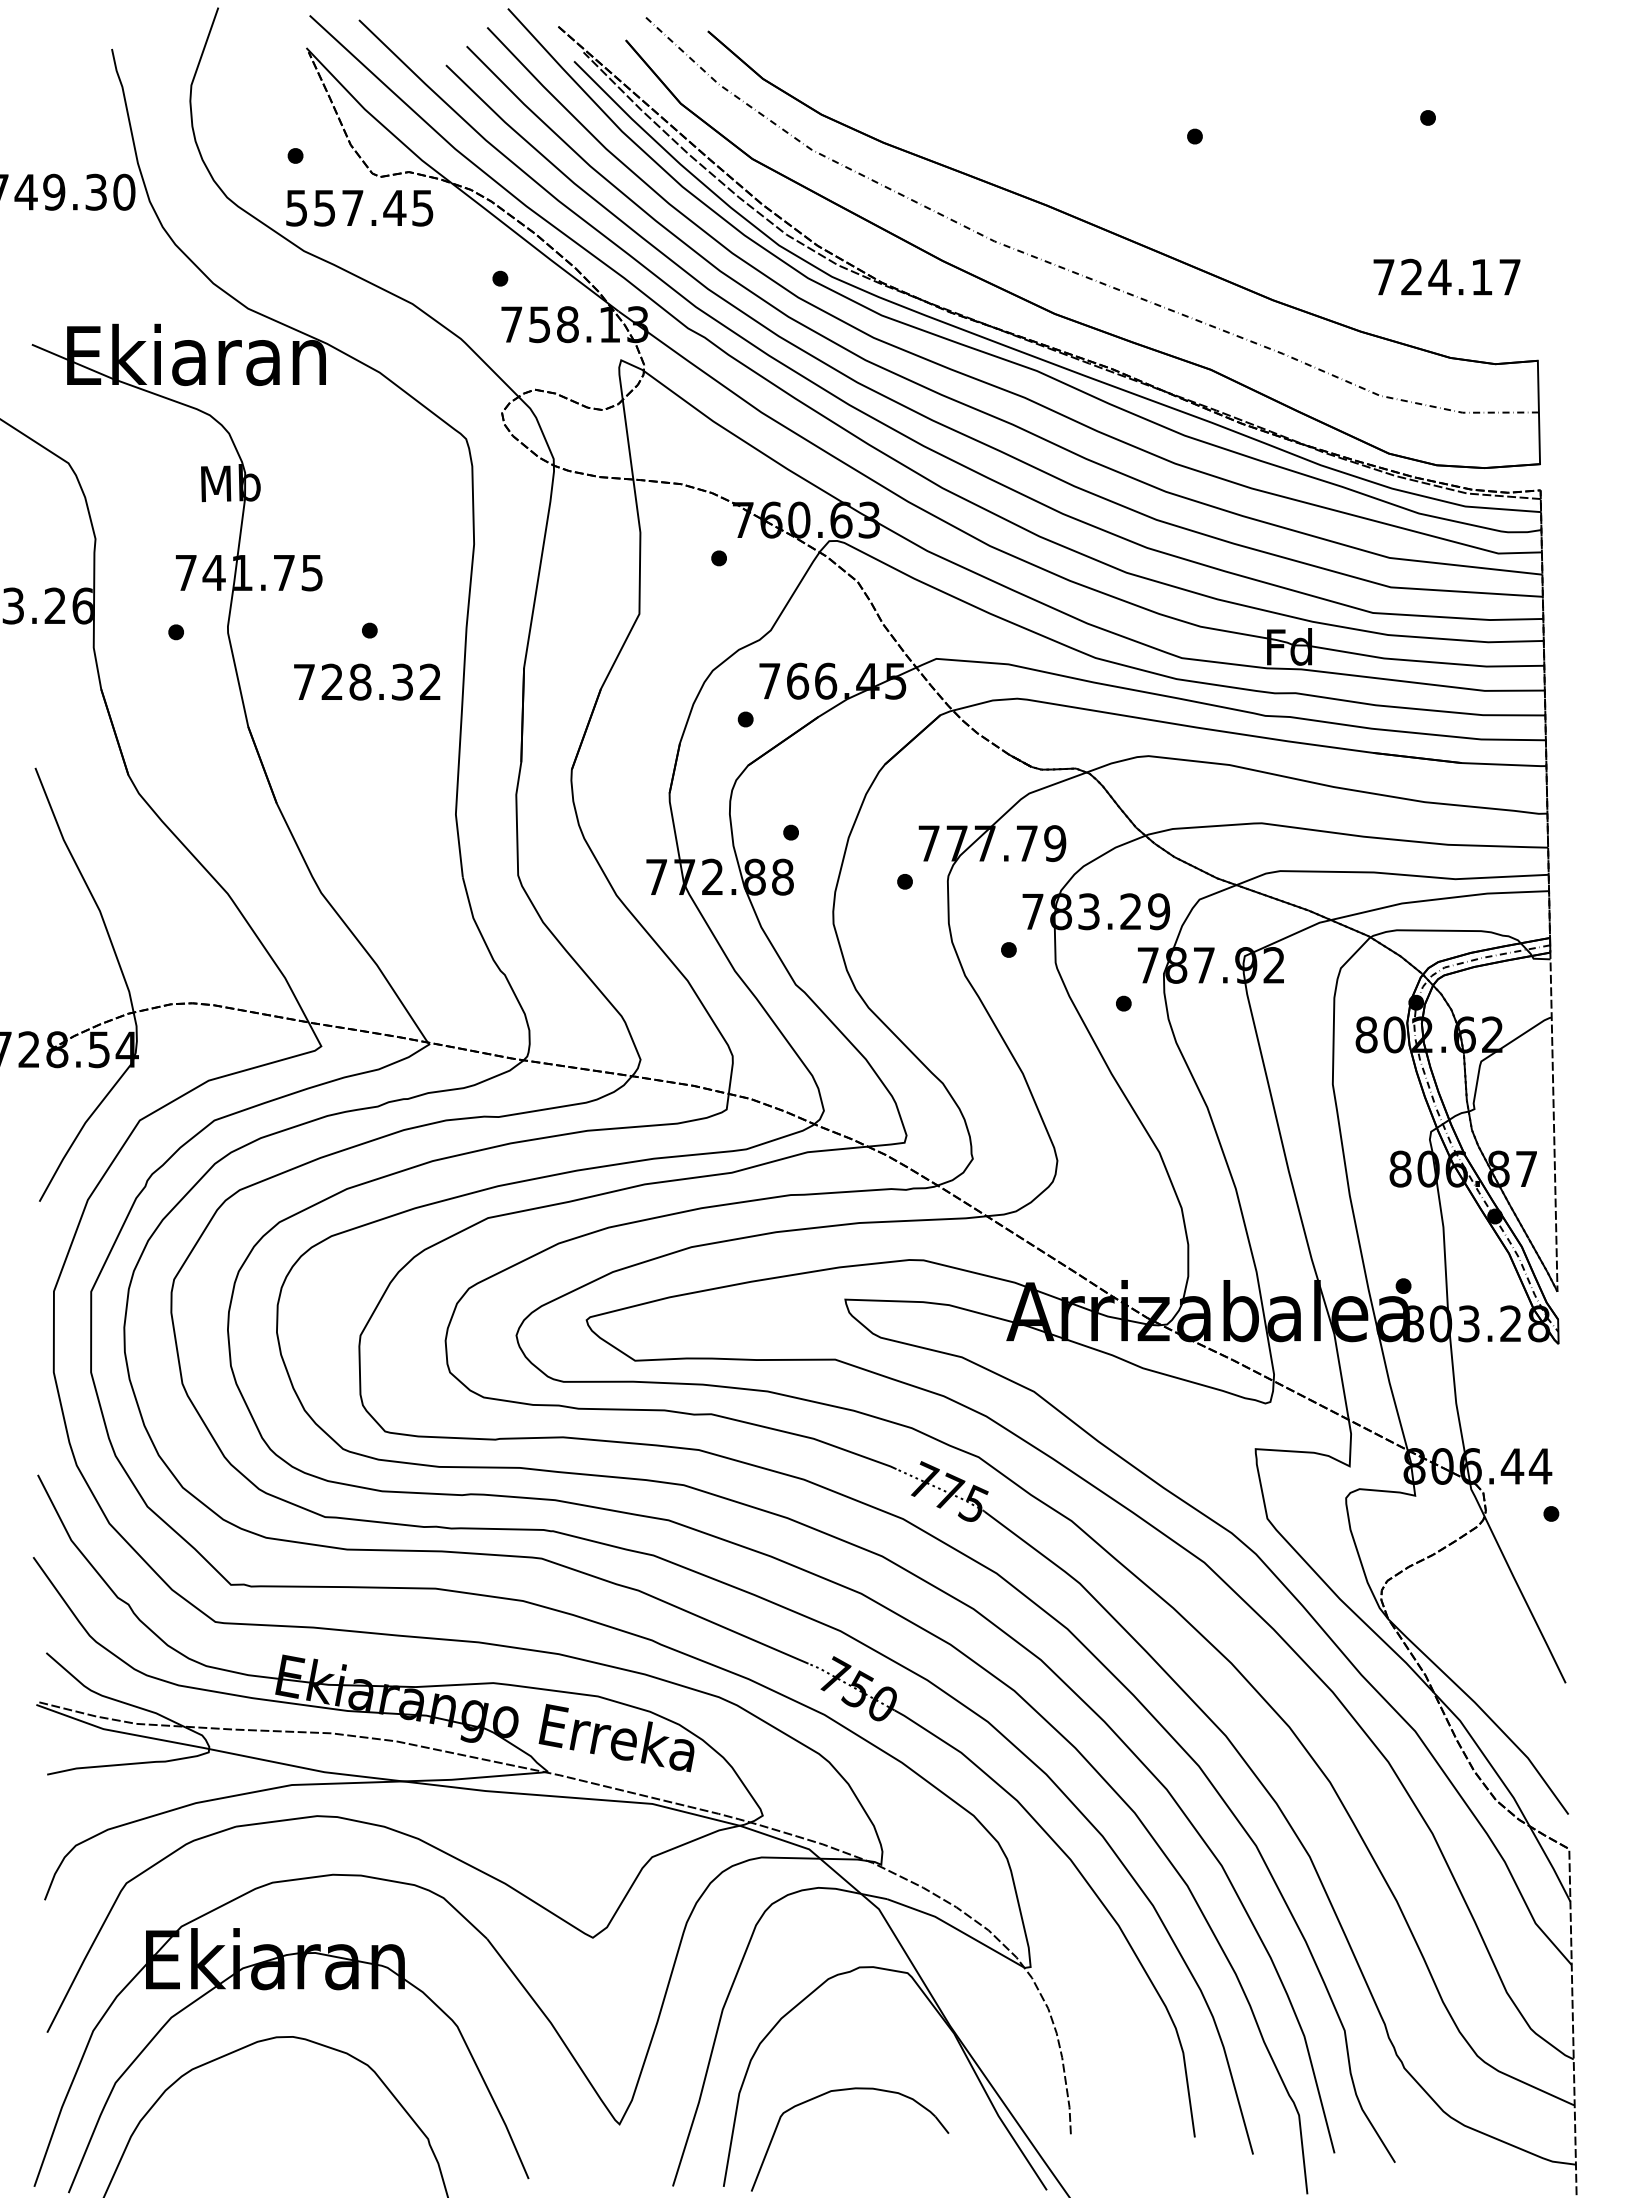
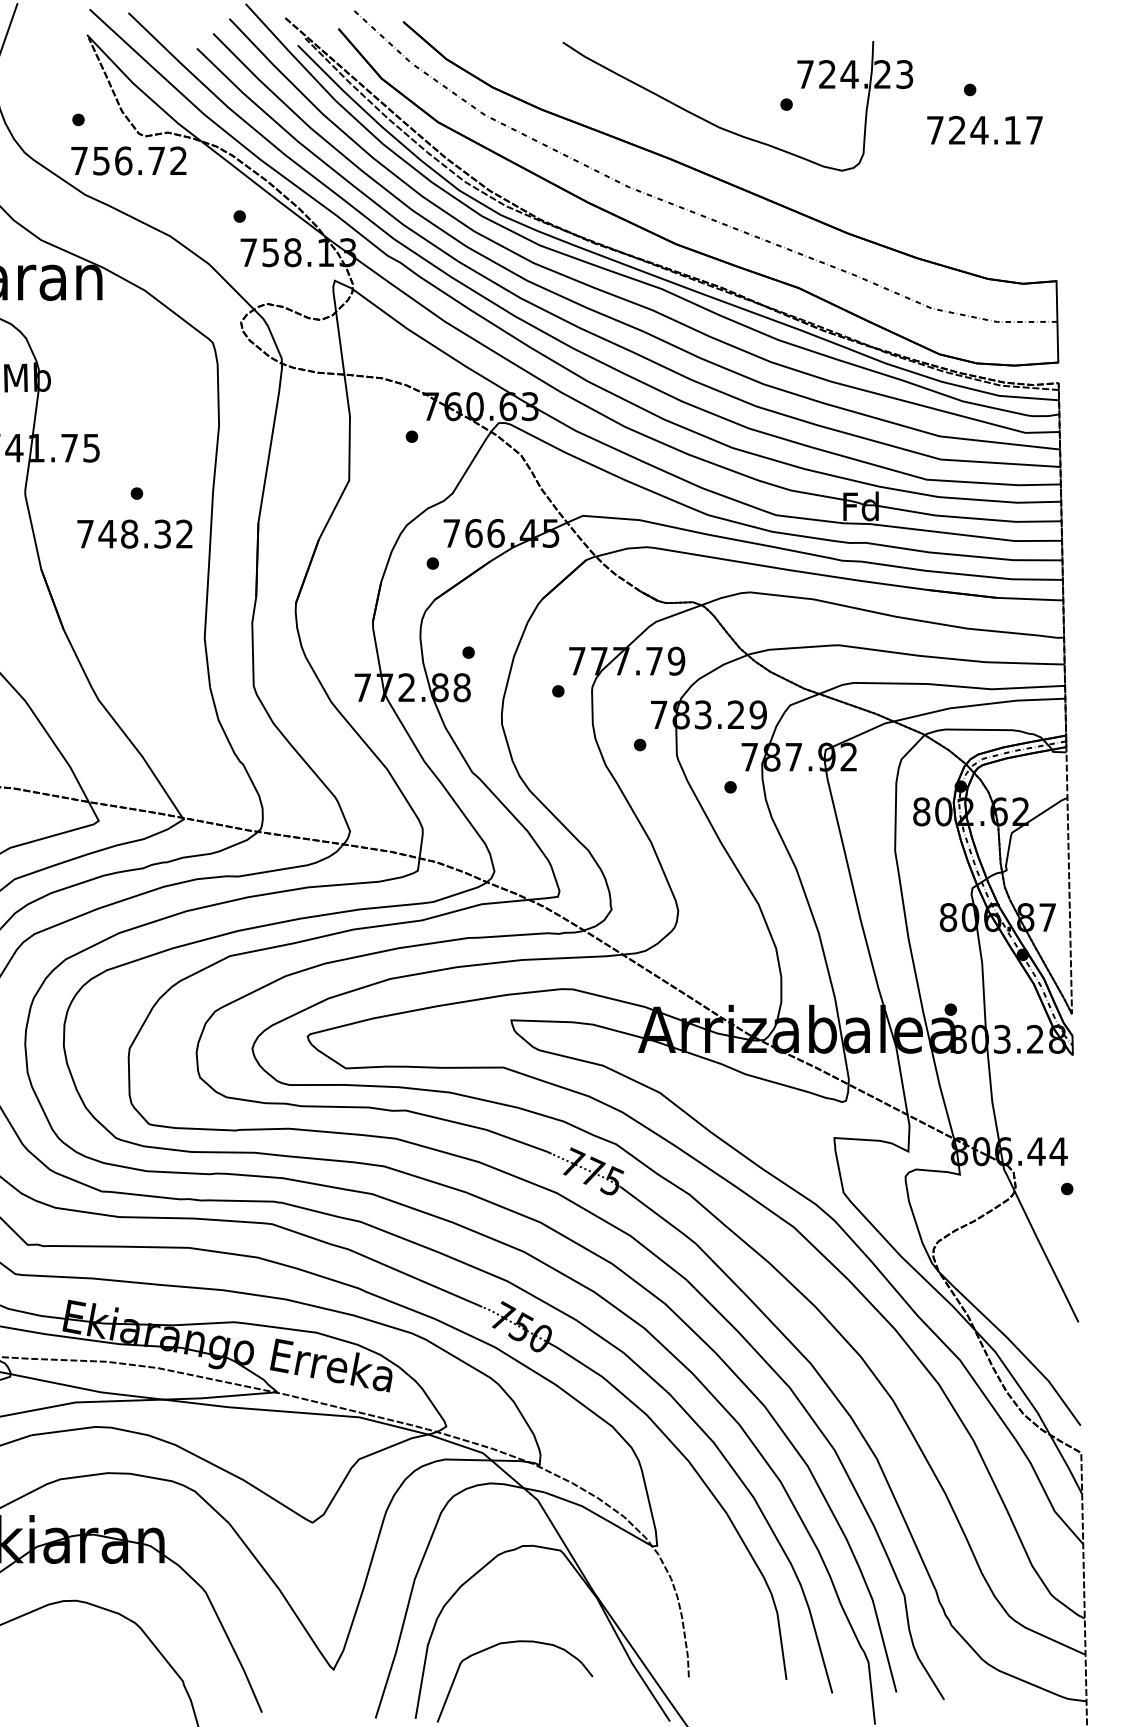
part: (1122, 169) -> (729, 130), added
text: (359, 207) -> (128, 160), 557.45 -> 756.72
text: (1446, 276) -> (984, 129), moved
text: (331, 681) -> (106, 533), 728.32 -> 748.32

